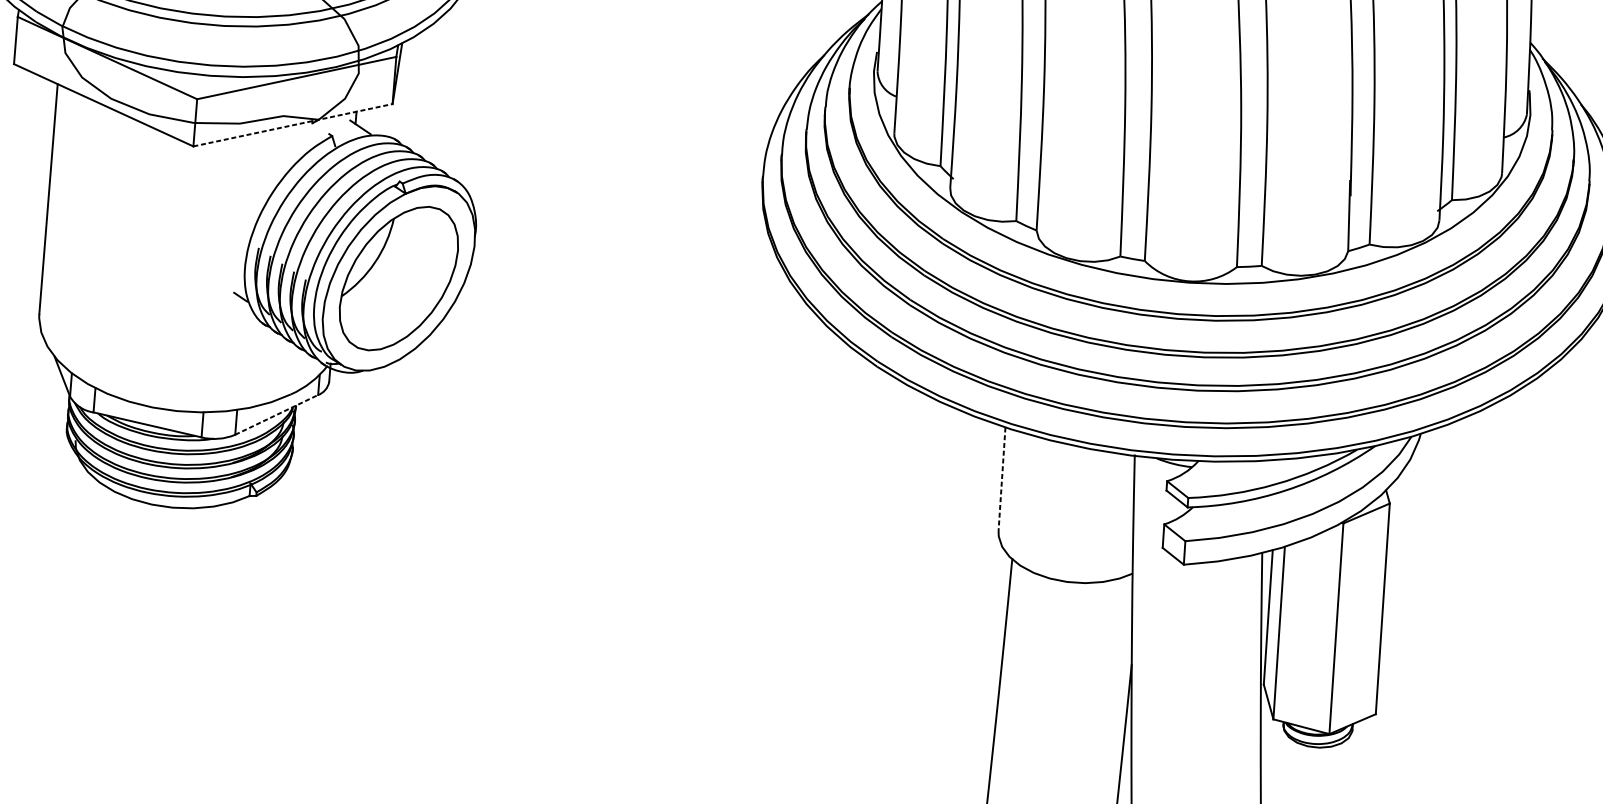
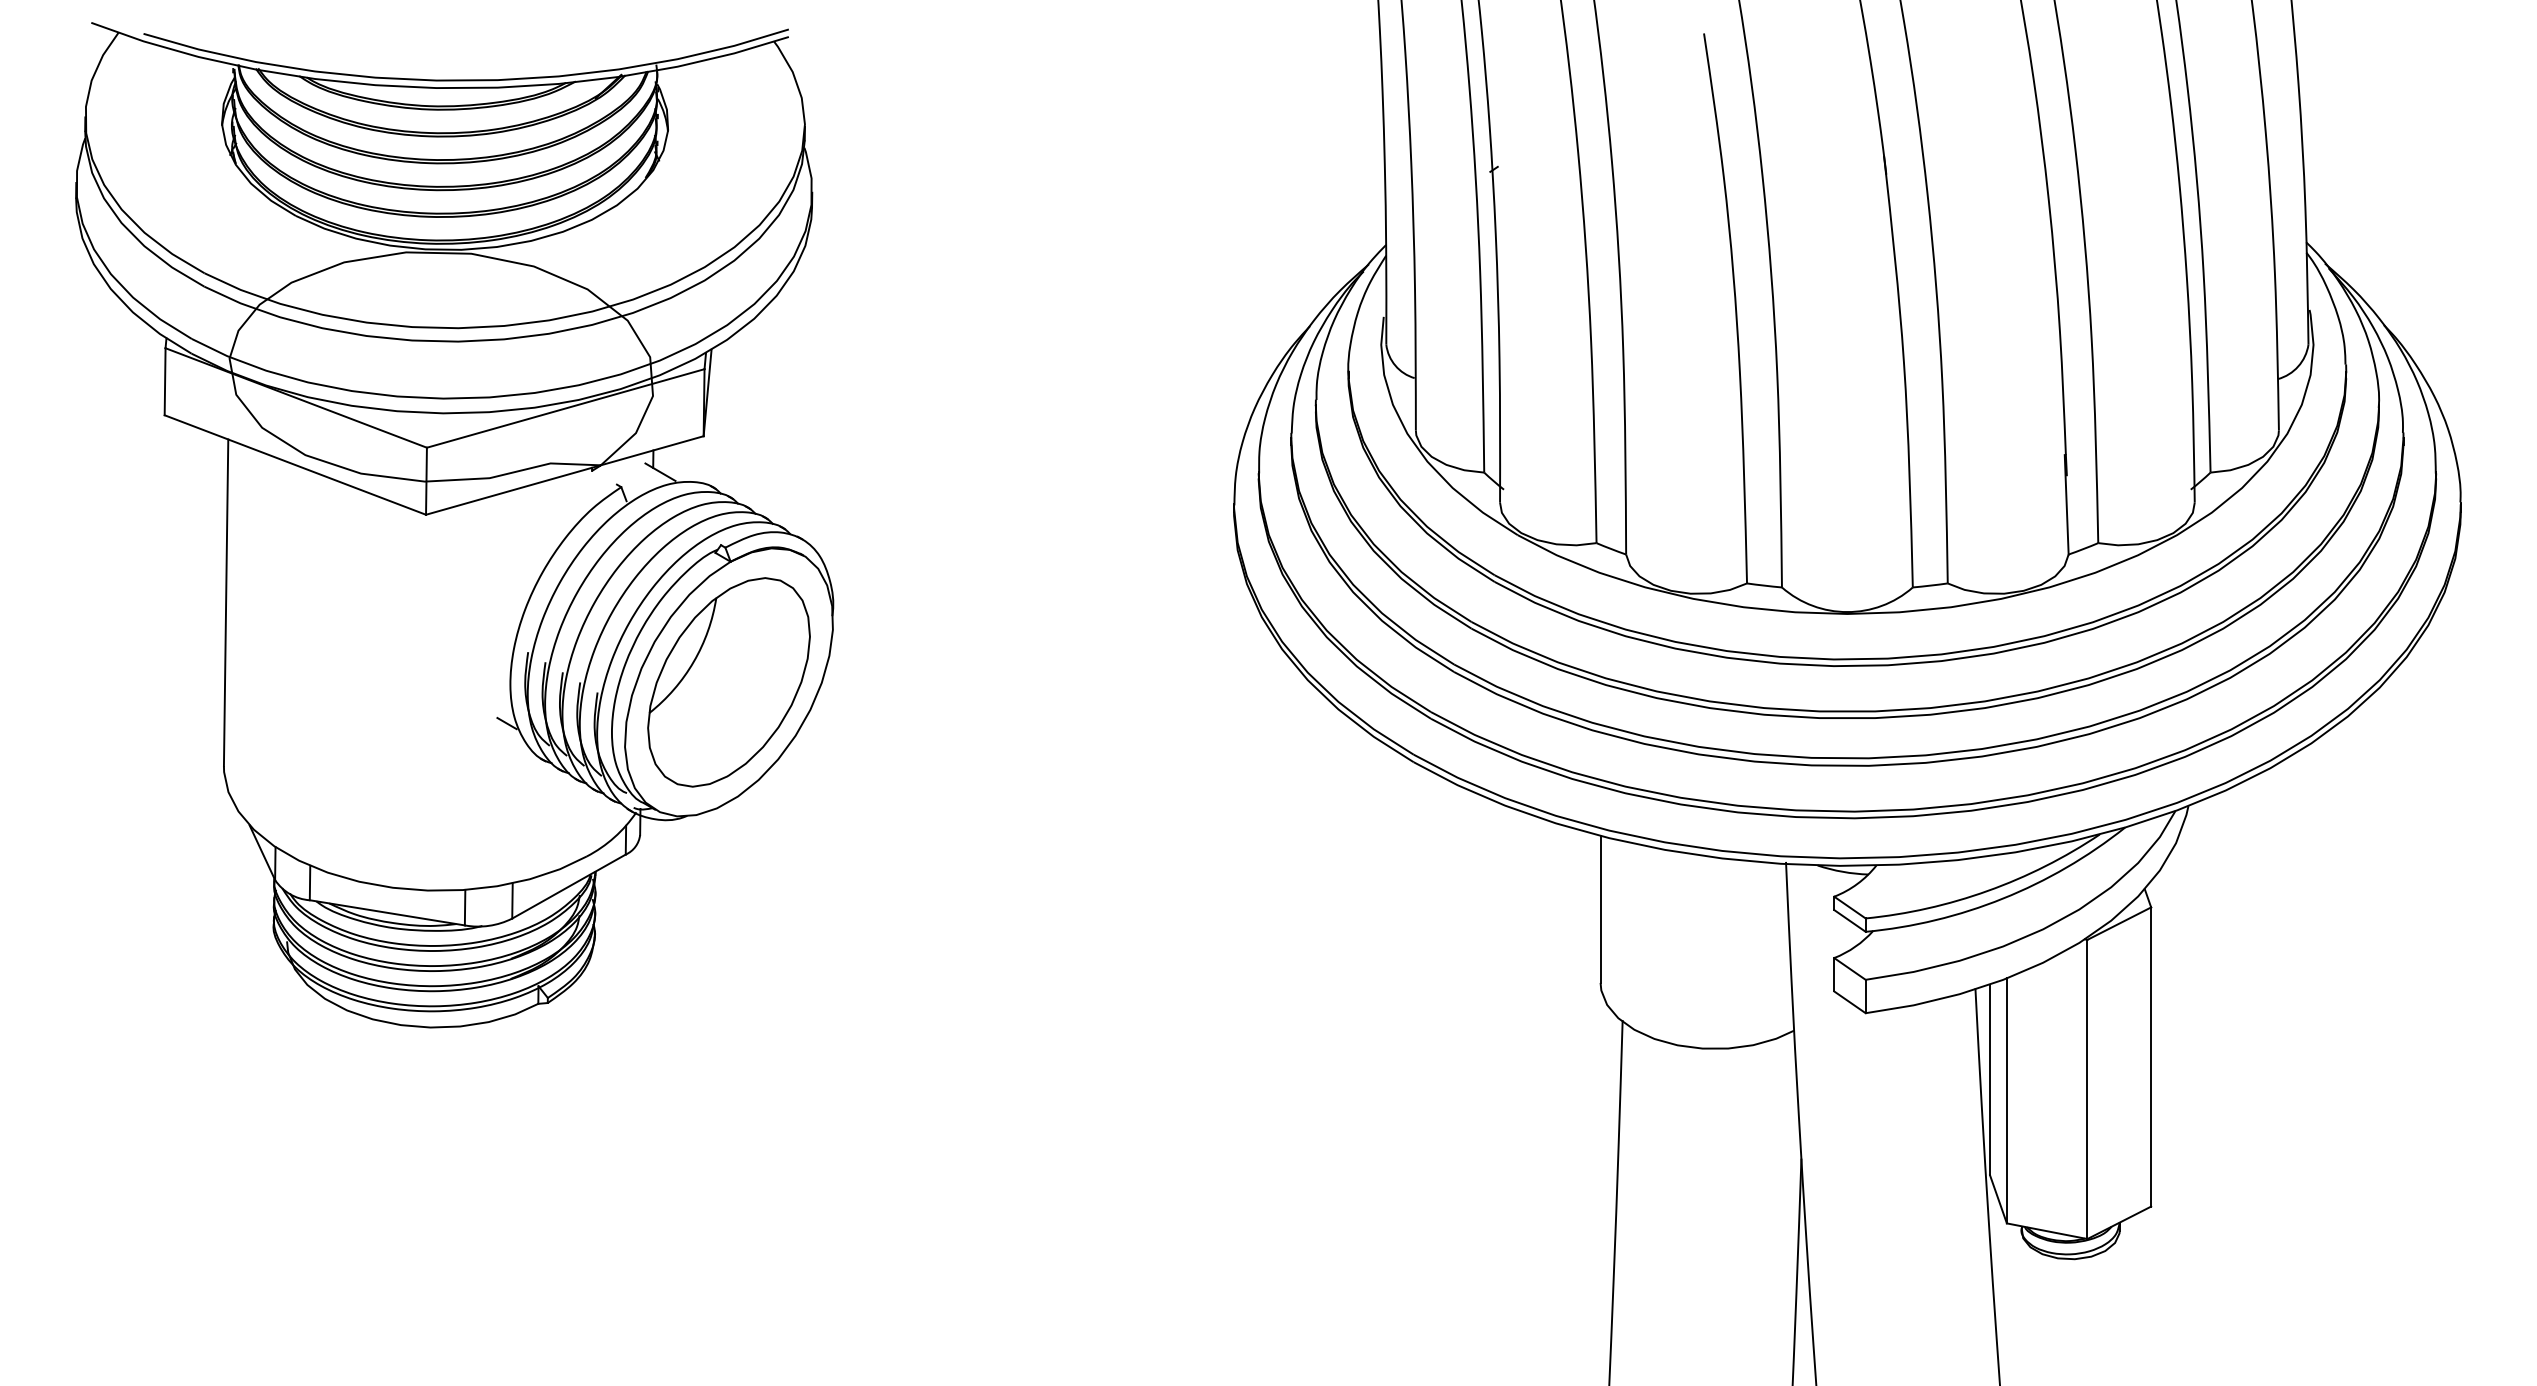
line: (293, 125) -> (565, 475), dashed -> solid
line: (277, 414) -> (569, 886), dashed -> solid
line: (1001, 479) -> (1600, 909), dashed -> solid

